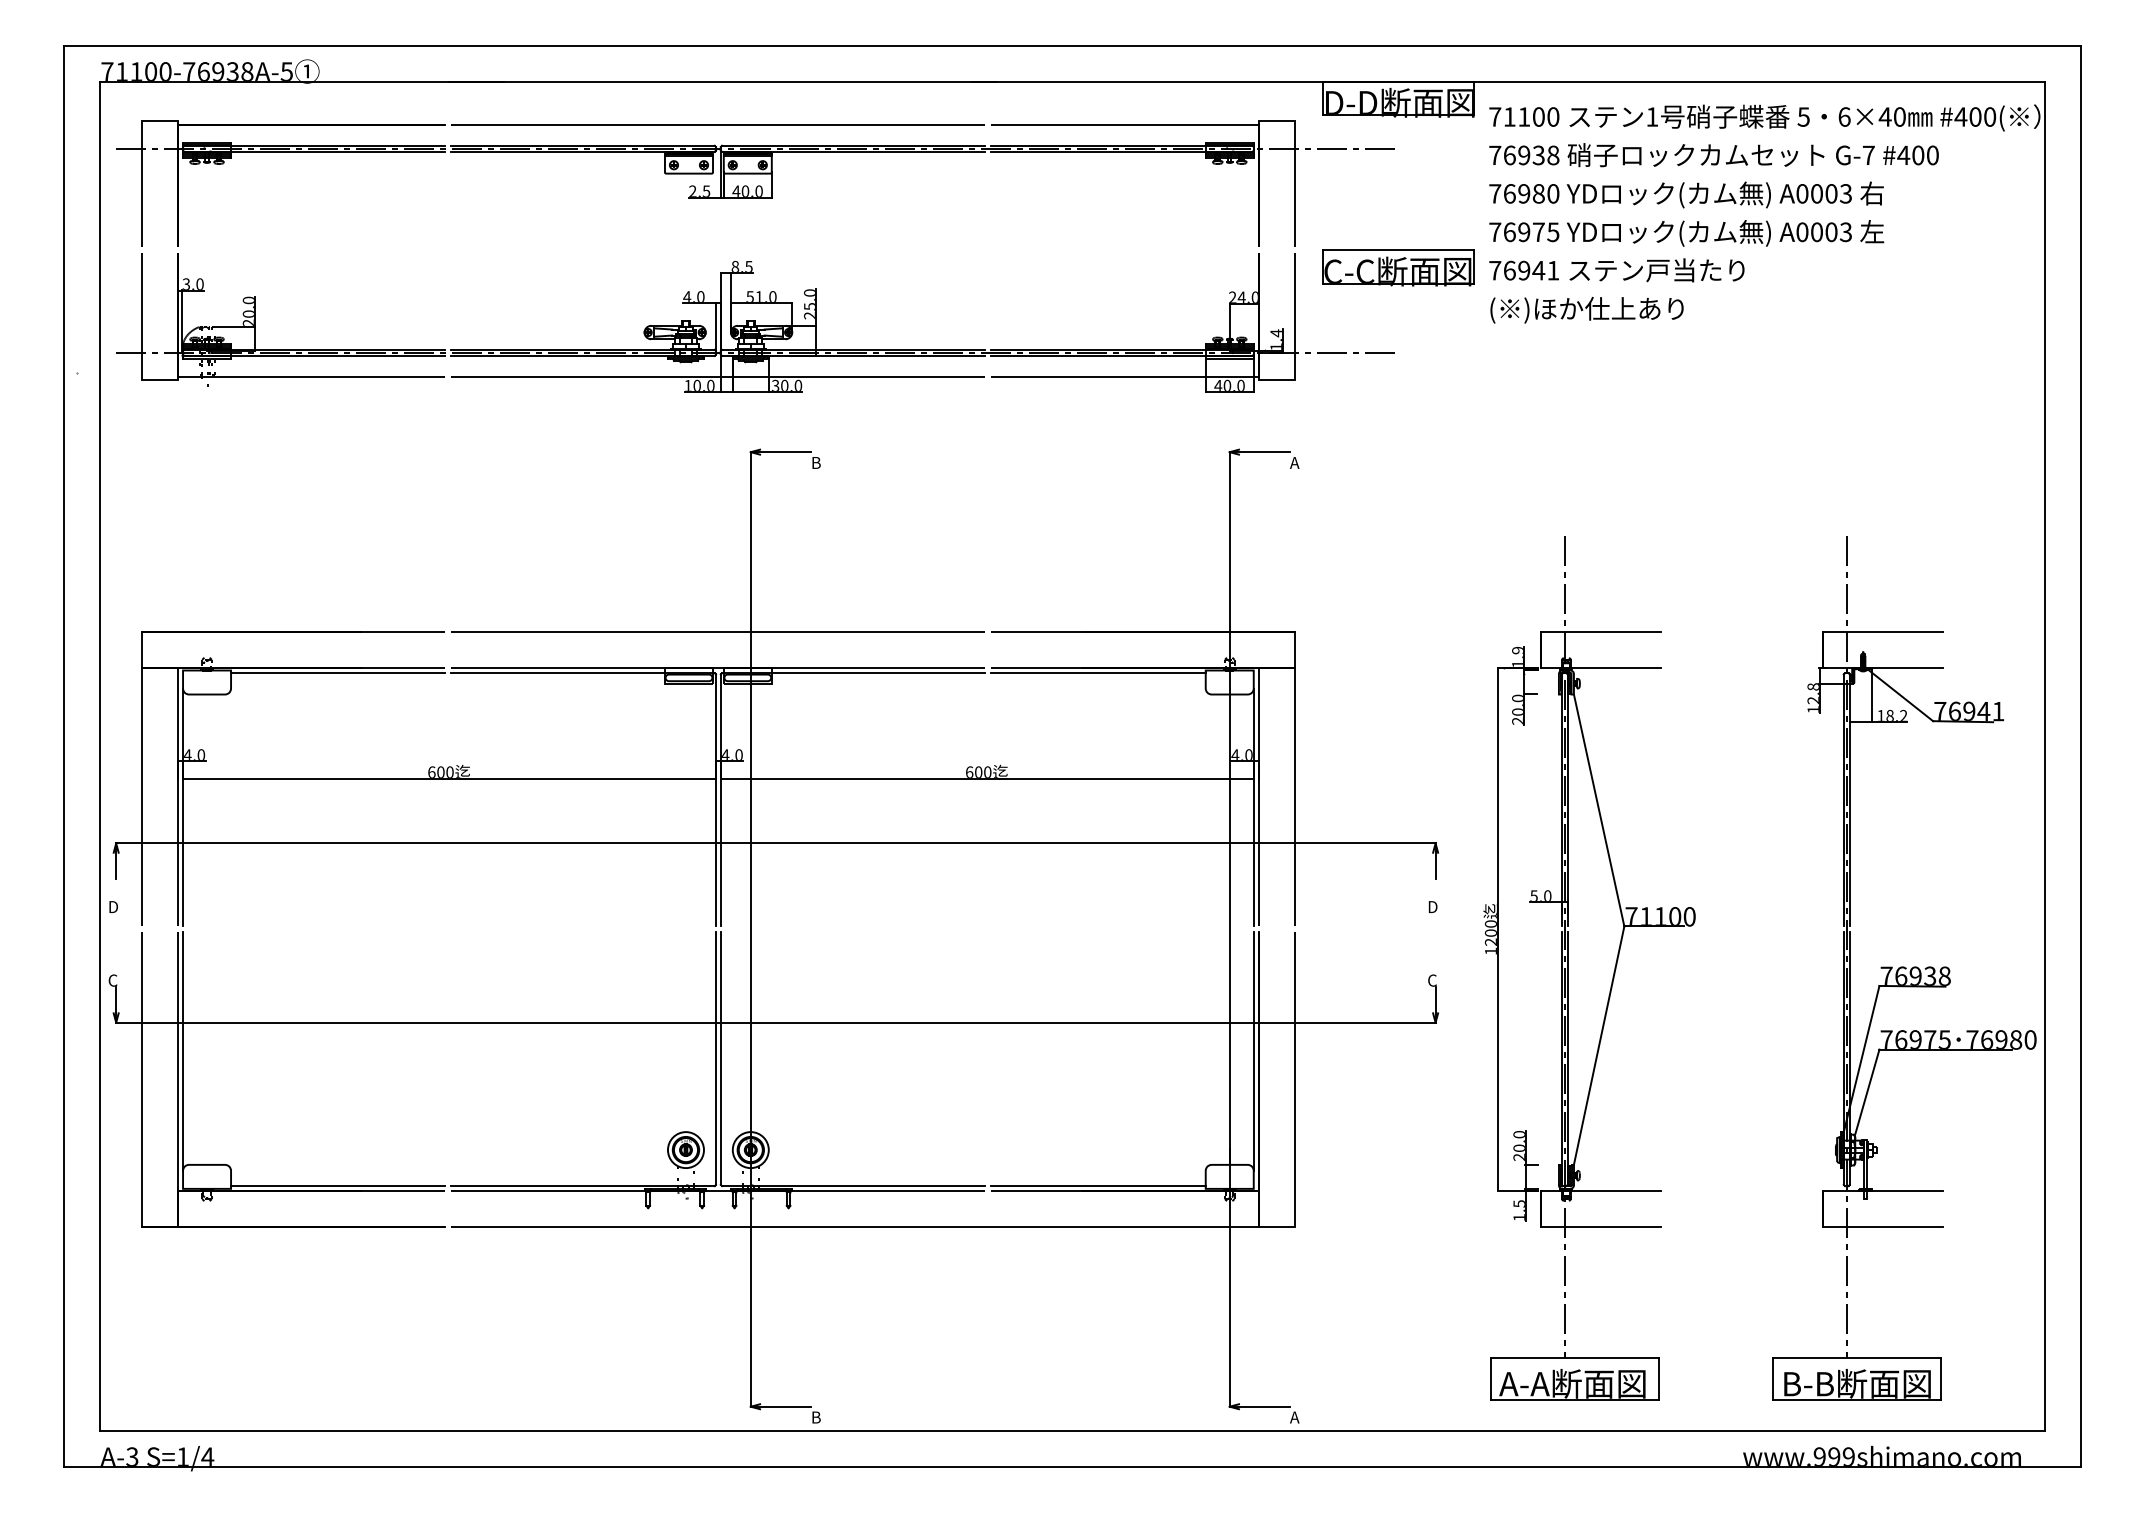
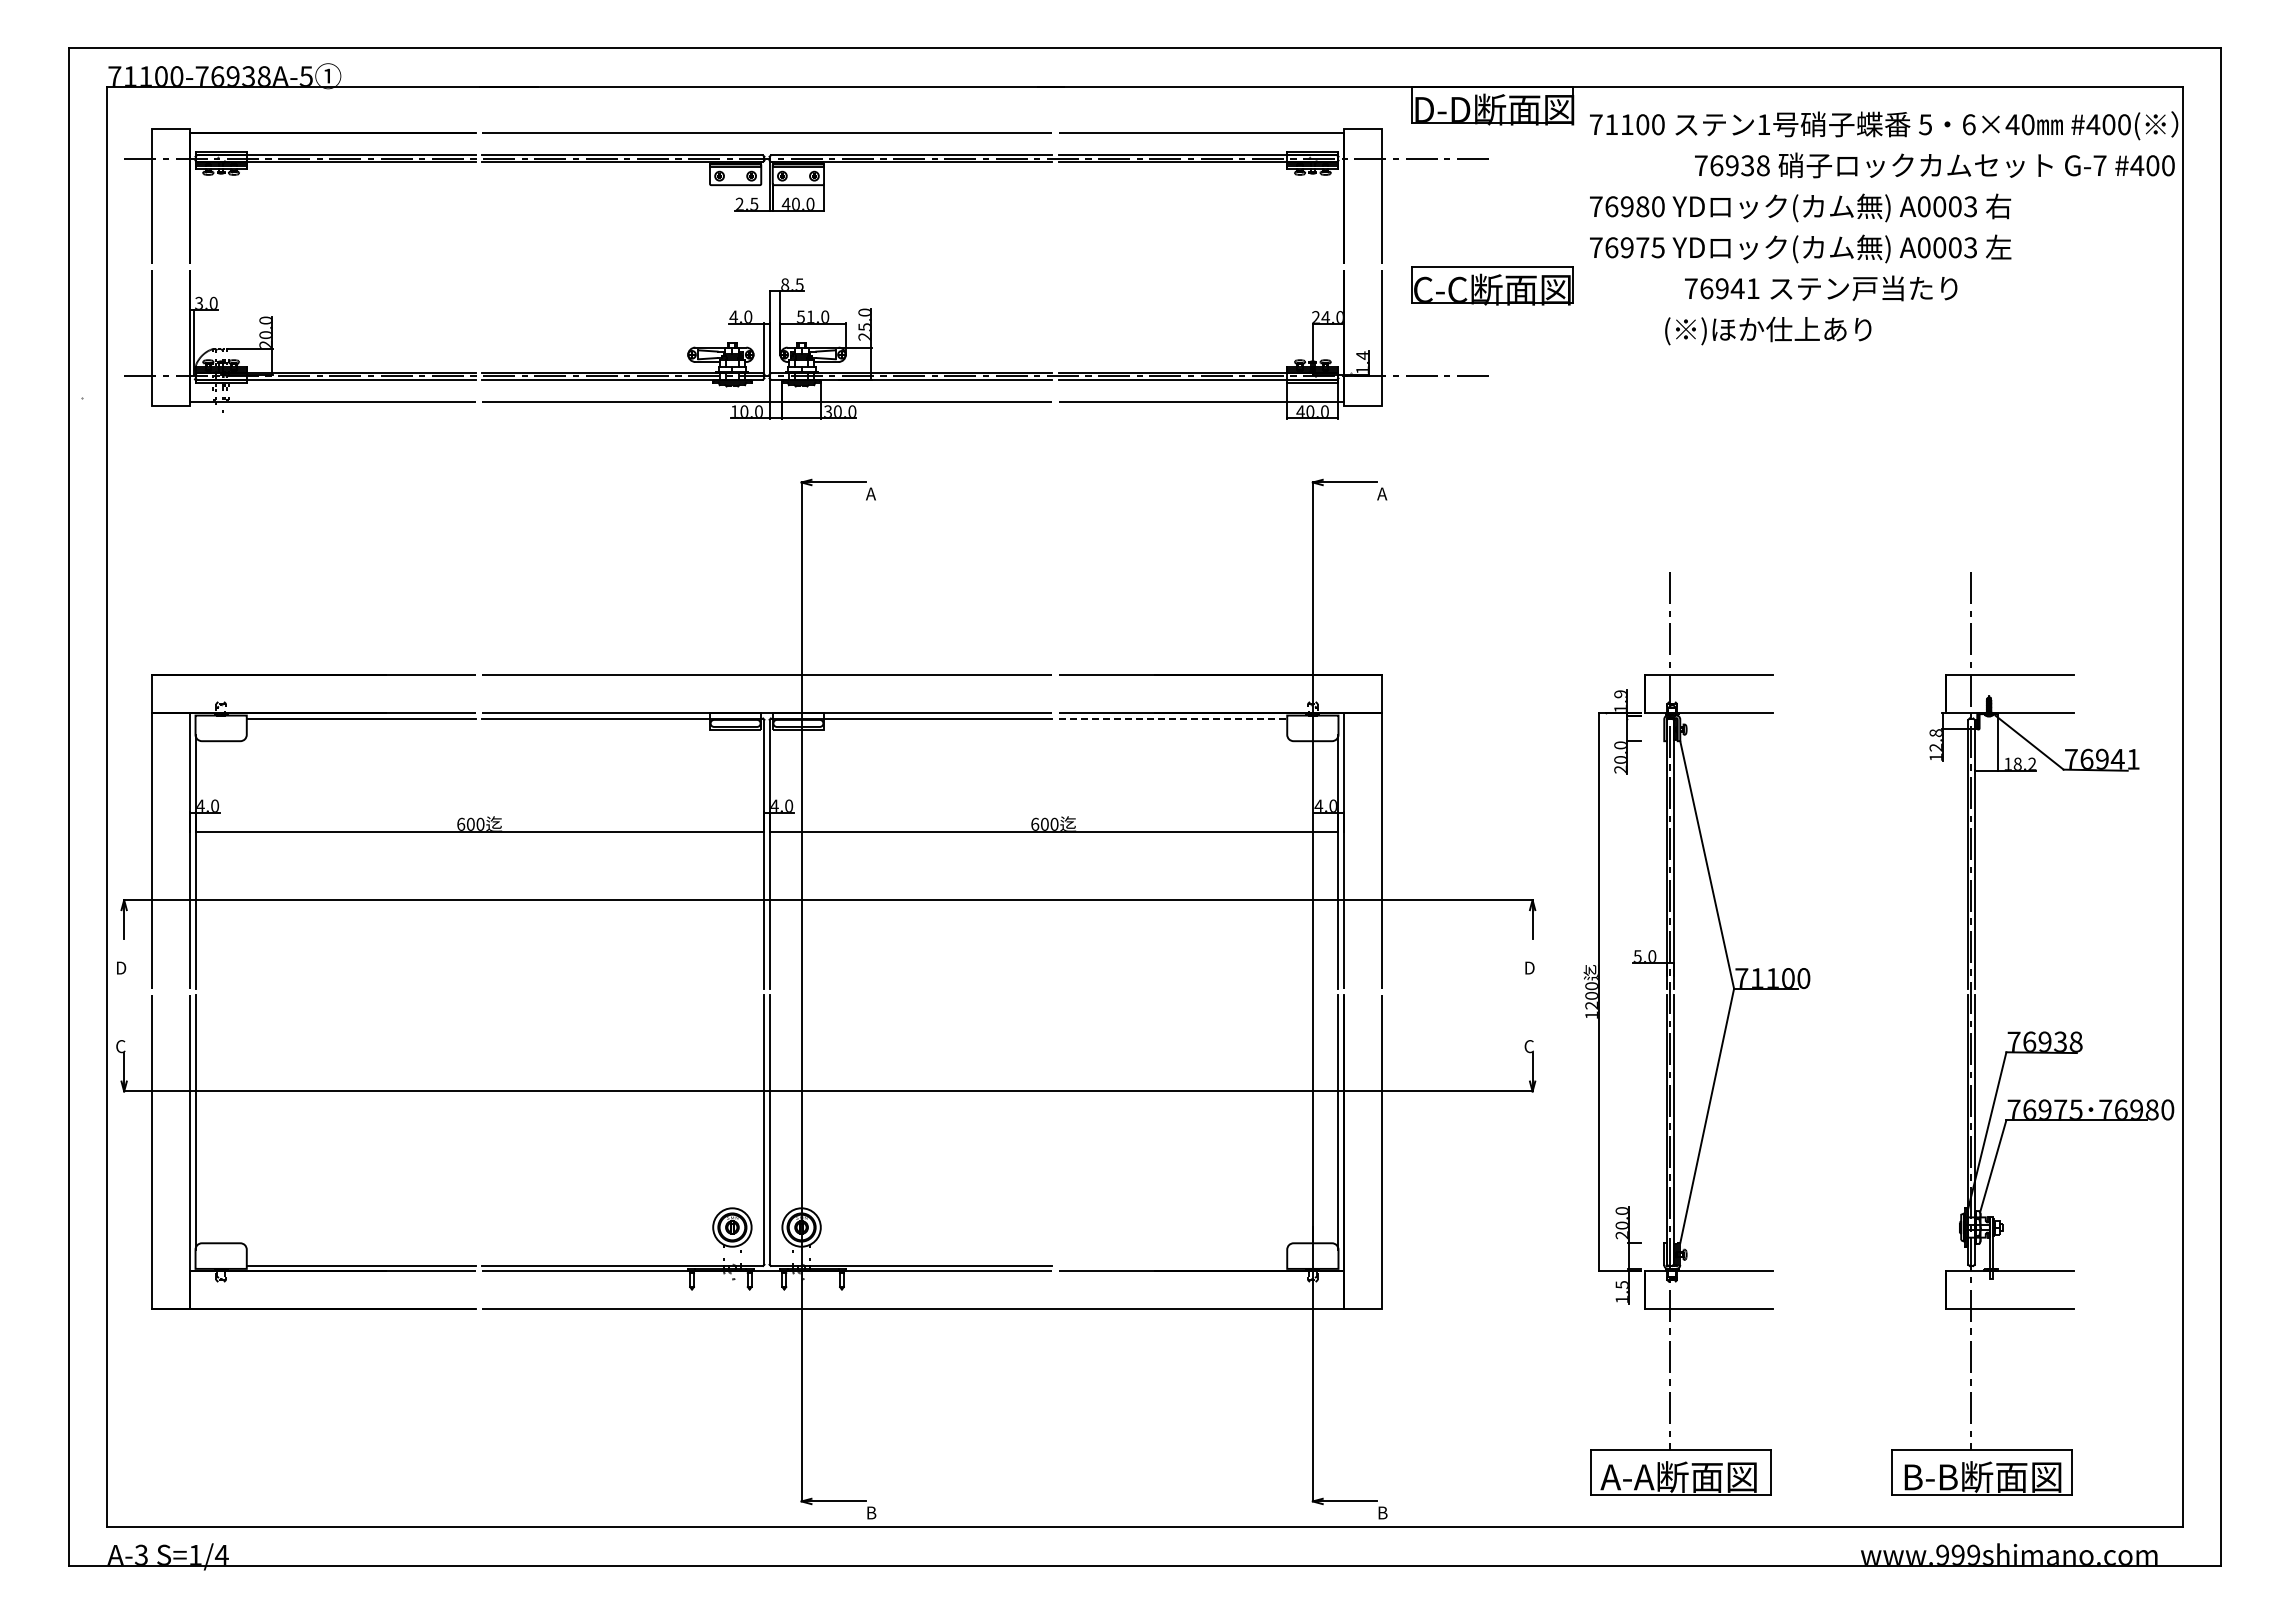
text: (1713, 155) -> (1934, 165), moved
text: (1617, 270) -> (1821, 288), moved
text: (1587, 309) -> (1768, 330), moved
text: (816, 462) -> (871, 493), B -> A
line: (1099, 673) -> (1173, 718), solid -> dashed
line: (1098, 1185) -> (1172, 1265), removed
text: (1294, 1417) -> (1382, 1512), A -> B

